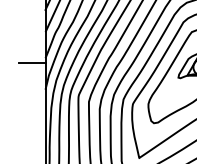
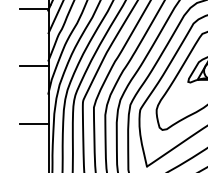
line: (31, 8) -> (33, 8), added
line: (31, 117) -> (33, 123), added

